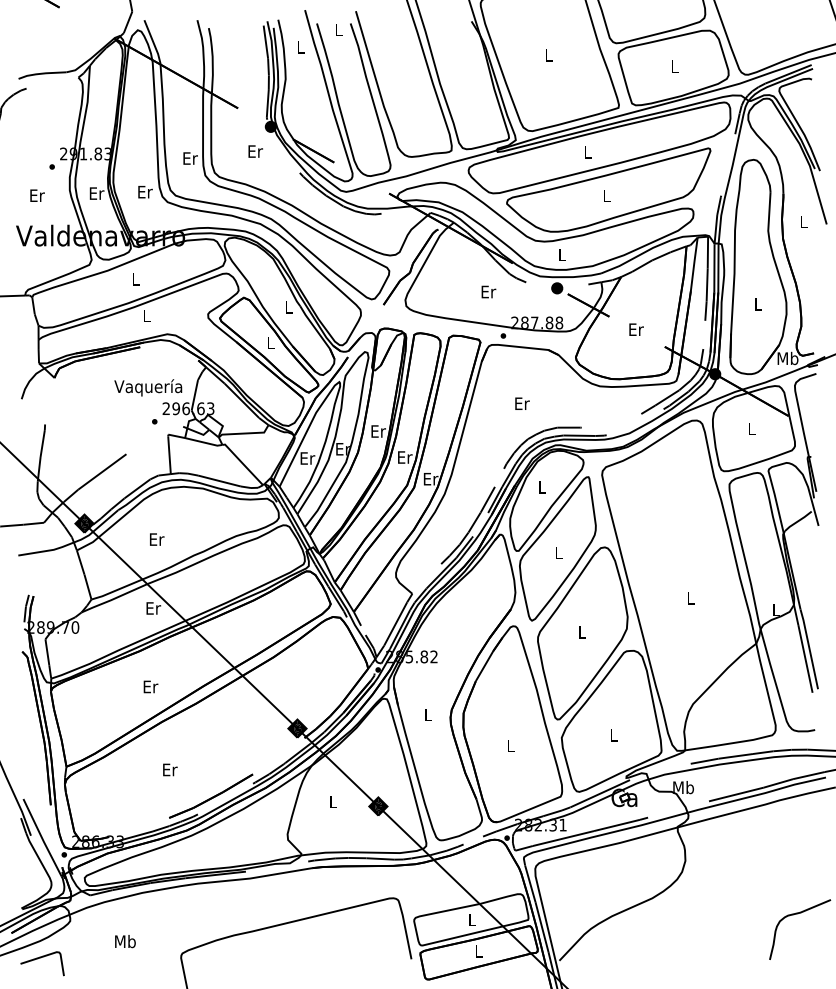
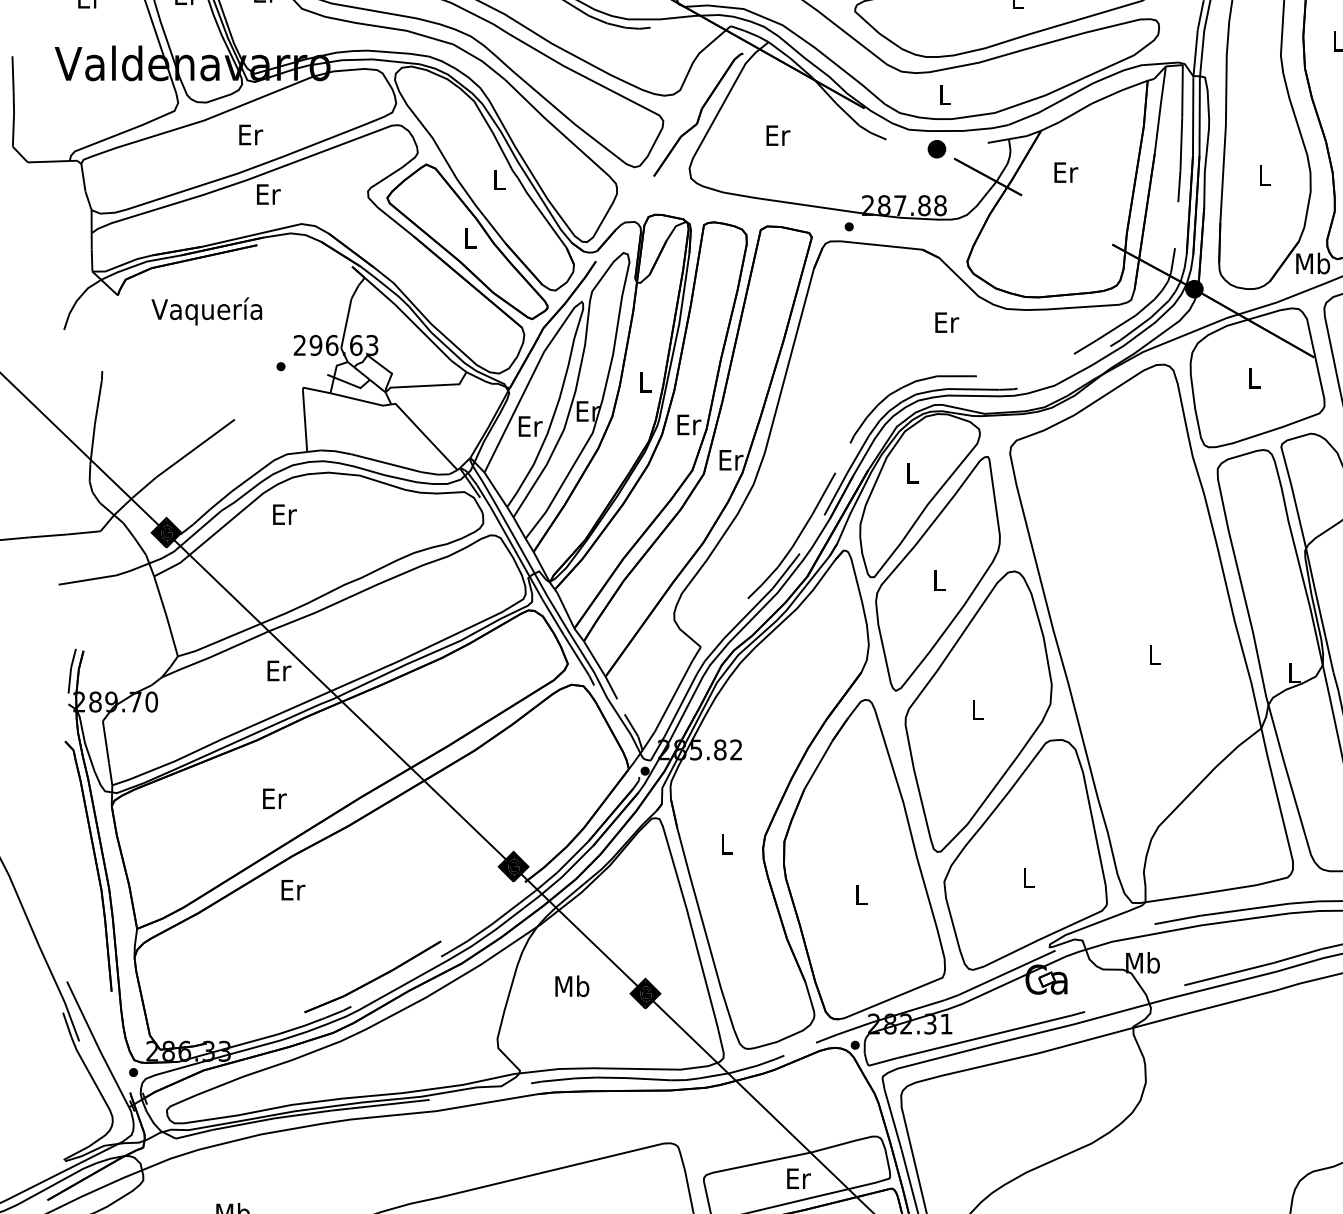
text: (136, 279) -> (251, 134), L -> Er
text: (488, 291) -> (777, 134), moved
text: (147, 315) -> (269, 193), L -> Er
text: (636, 329) -> (1066, 172), moved
text: (148, 387) -> (207, 310), moved
text: (522, 403) -> (947, 322), moved
text: (378, 431) -> (645, 382), Er -> L
text: (157, 539) -> (285, 514), moved
text: (170, 769) -> (293, 889), moved
text: (333, 801) -> (572, 985), L -> Mb
text: (472, 919) -> (798, 1177), L -> Er

